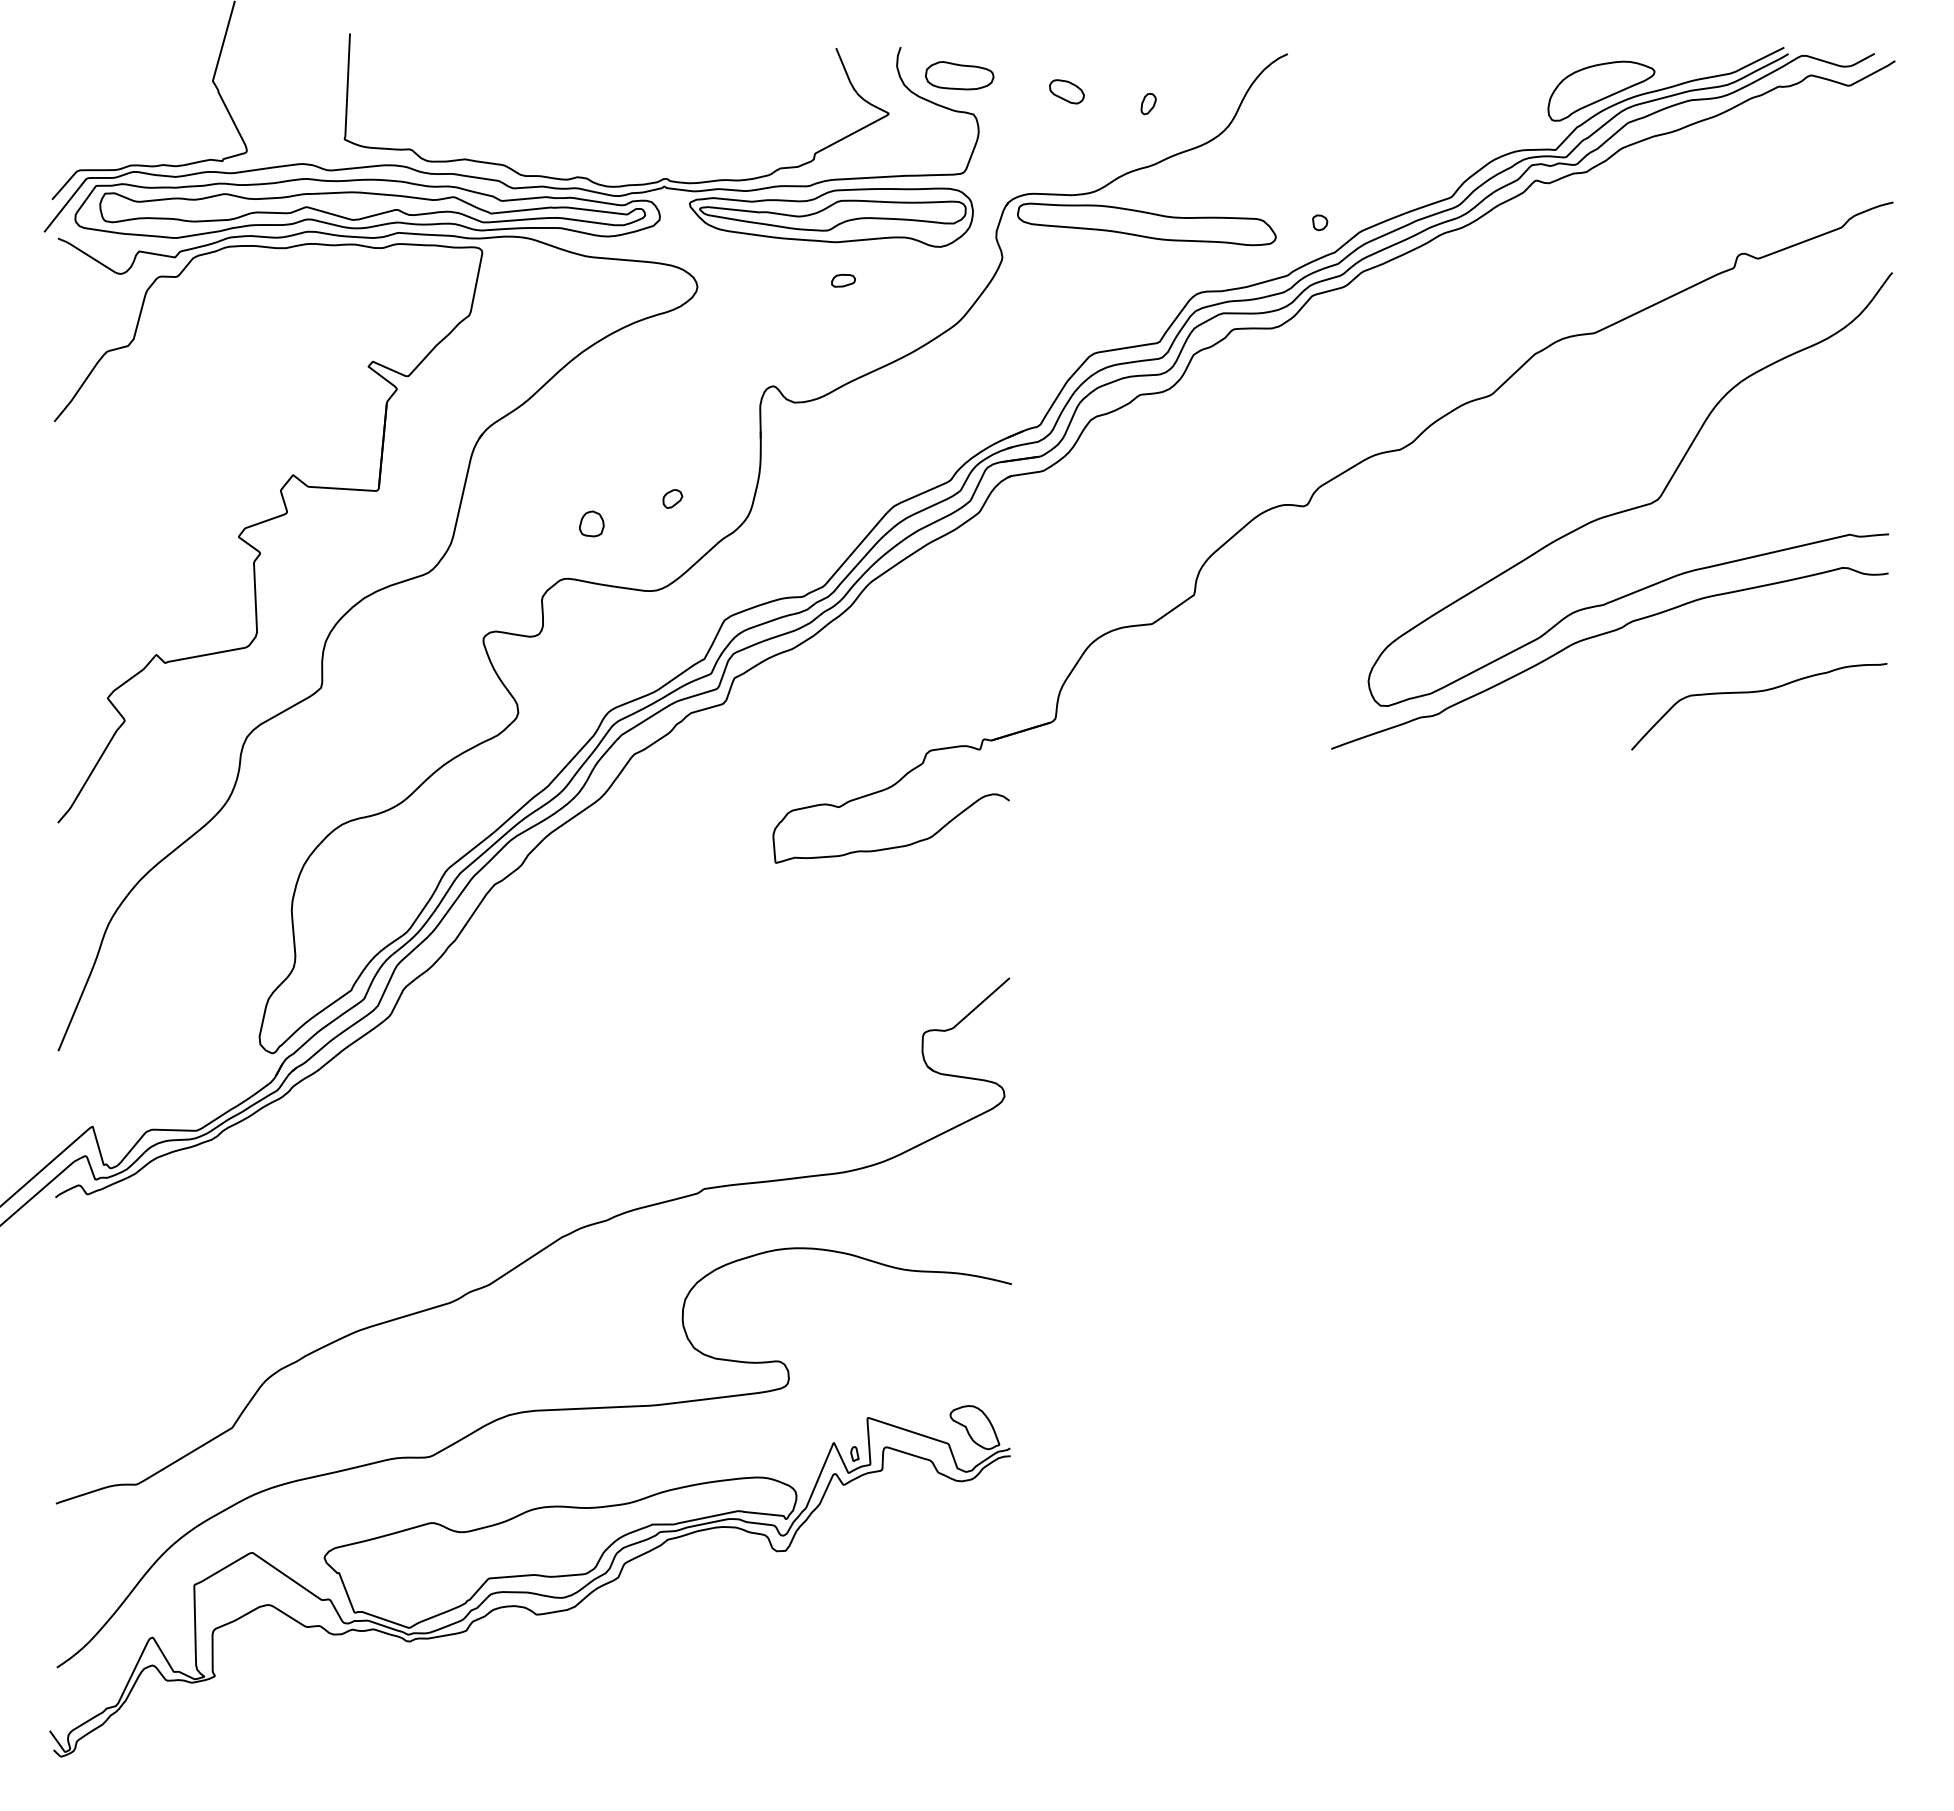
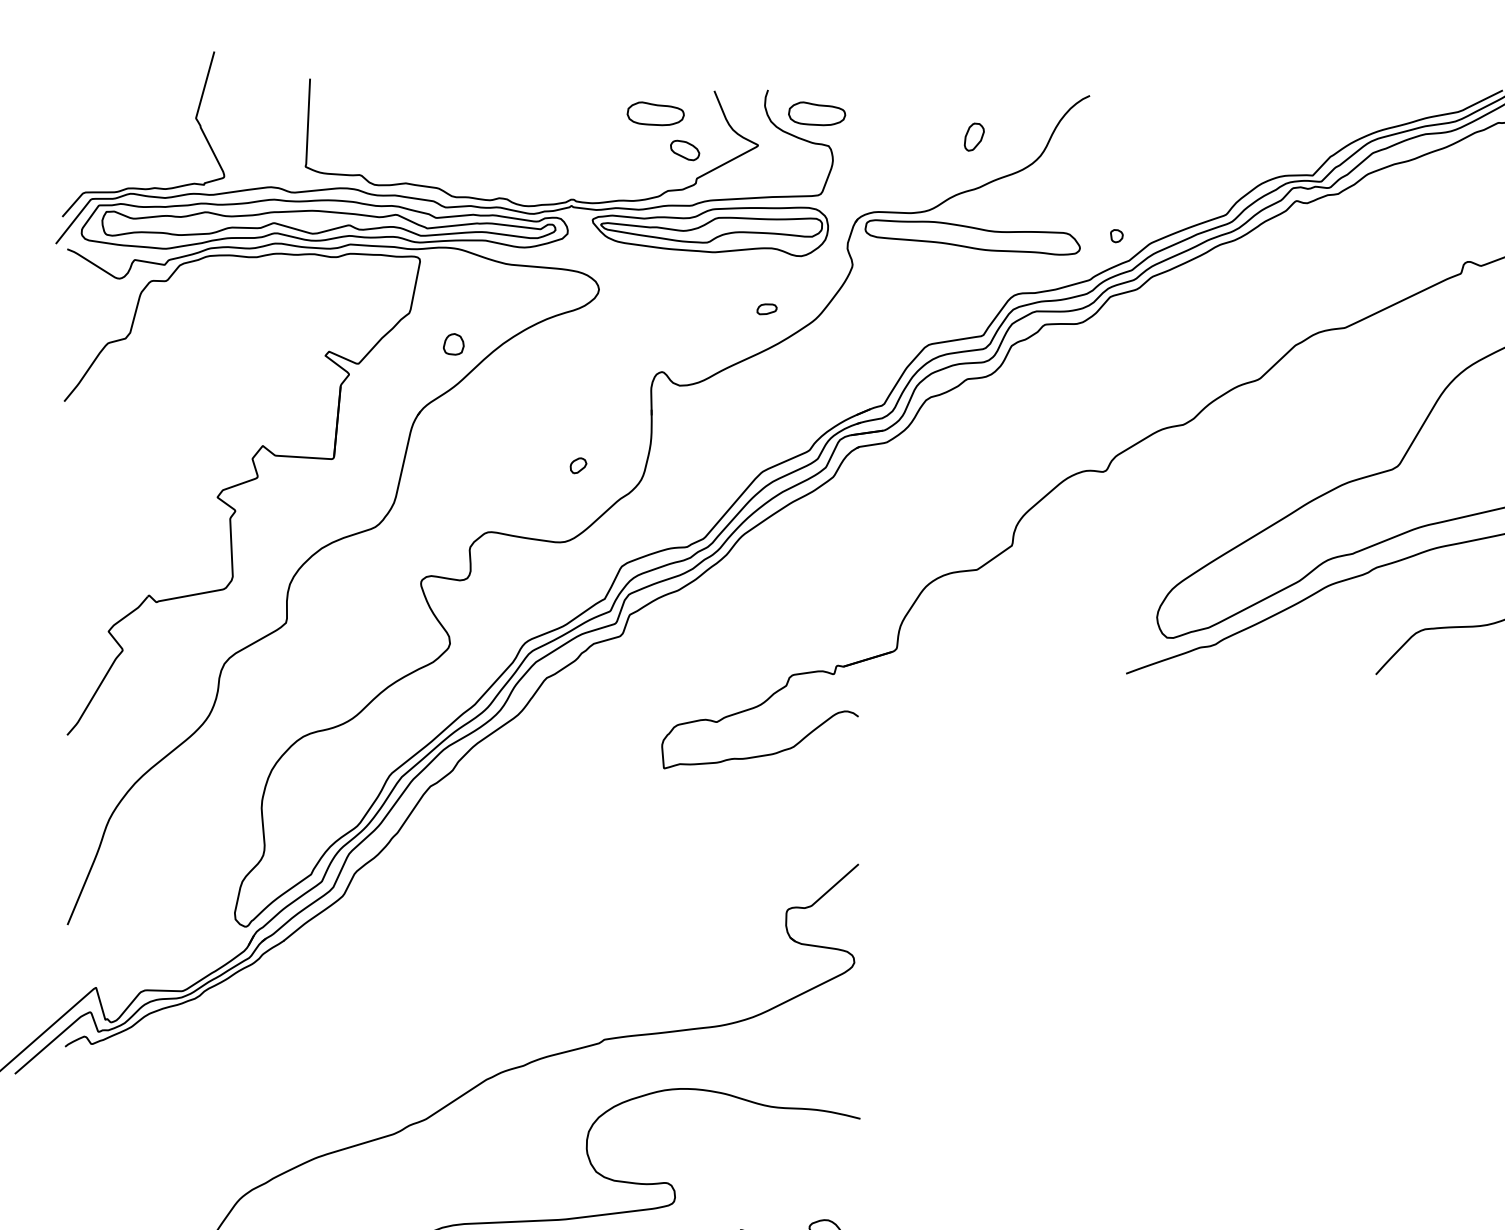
part: (765, 75) -> (655, 113), added
part: (1601, 90) -> (1350, 126), removed
part: (1066, 91) -> (684, 150), moved
part: (1148, 104) -> (974, 137), size x1.6
part: (843, 280) -> (767, 309), moved
part: (591, 523) -> (453, 343), moved

